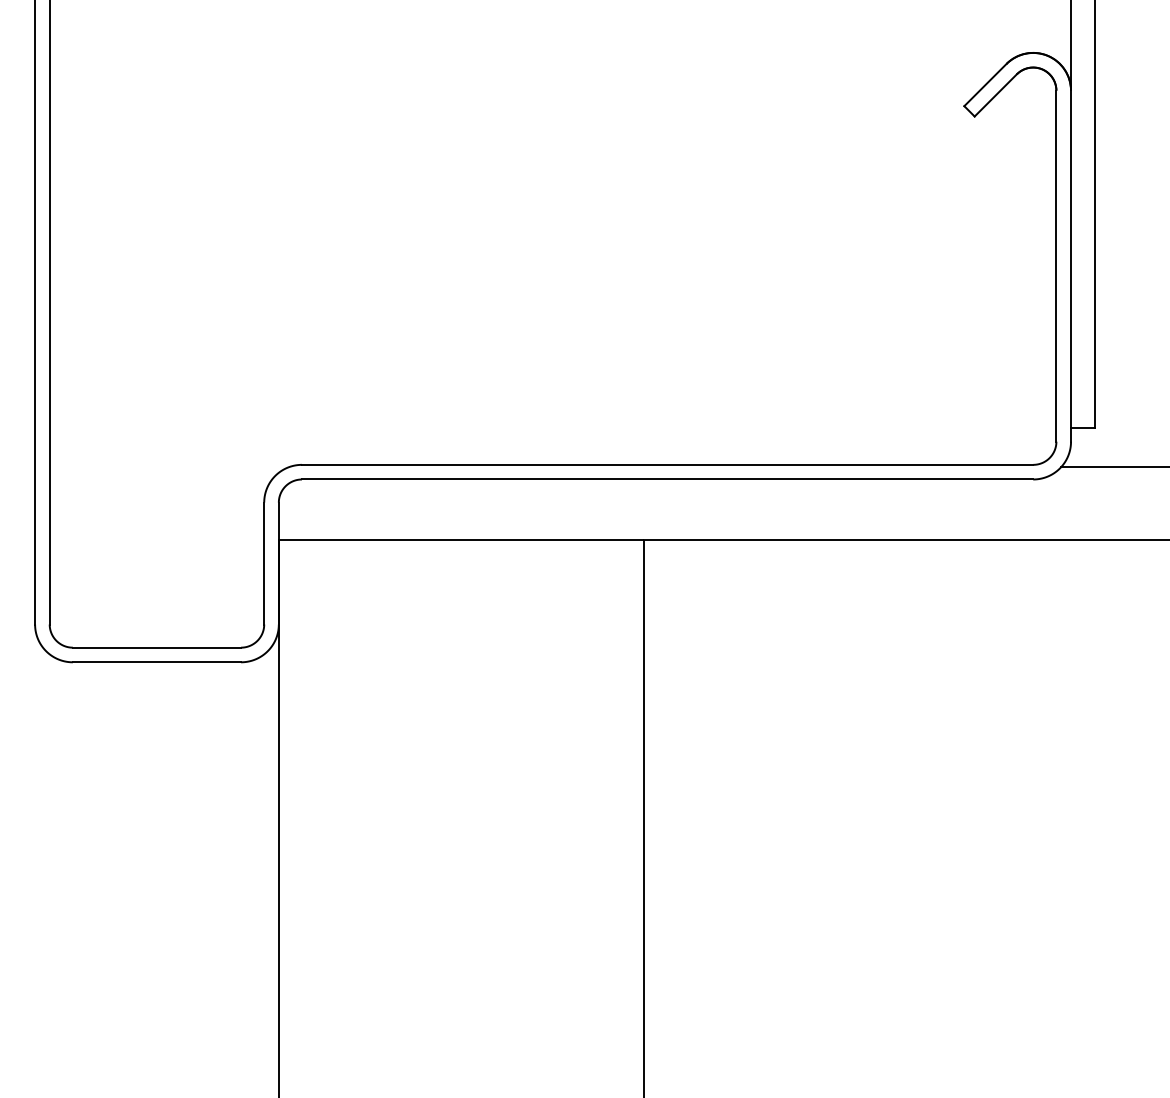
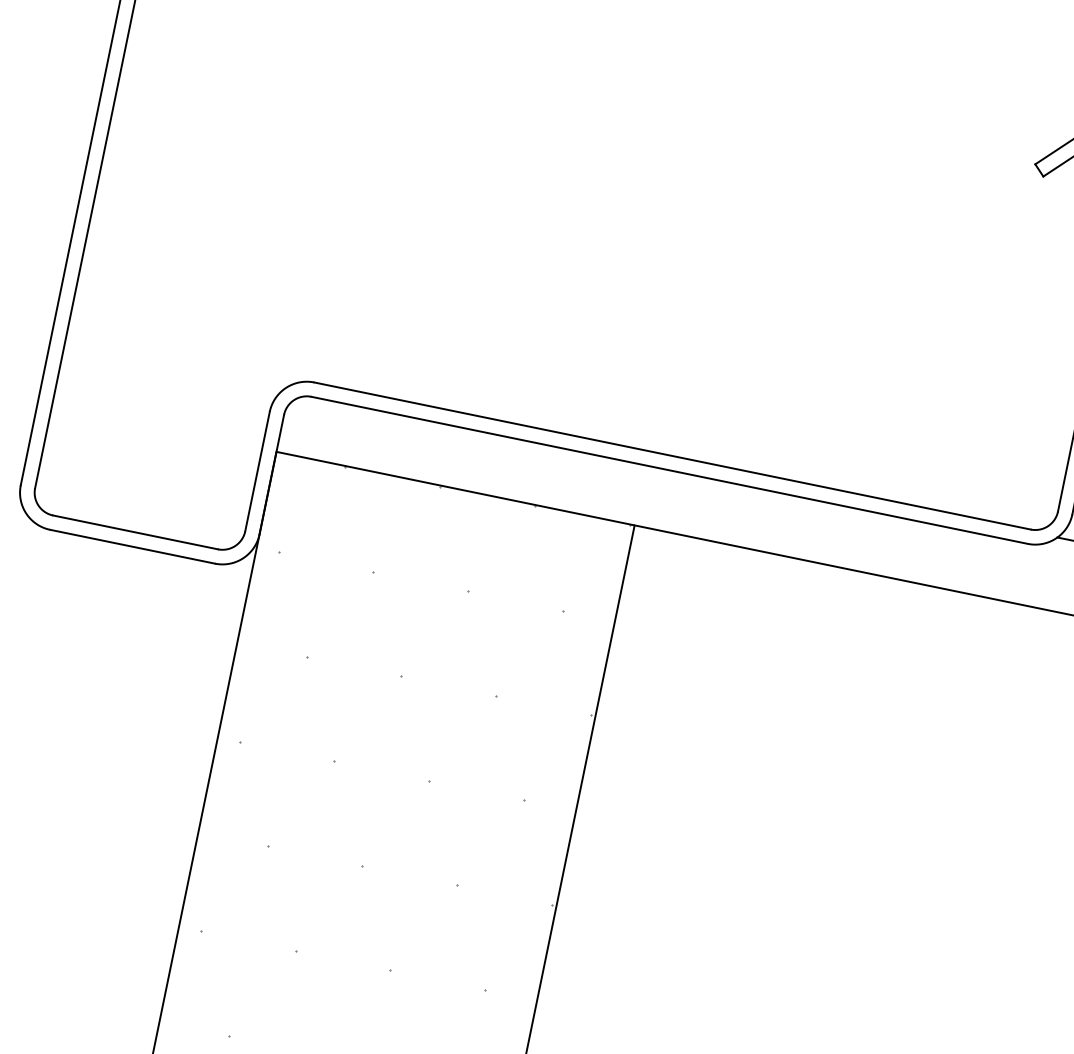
hatch: (470, 783) -> (415, 728), added

